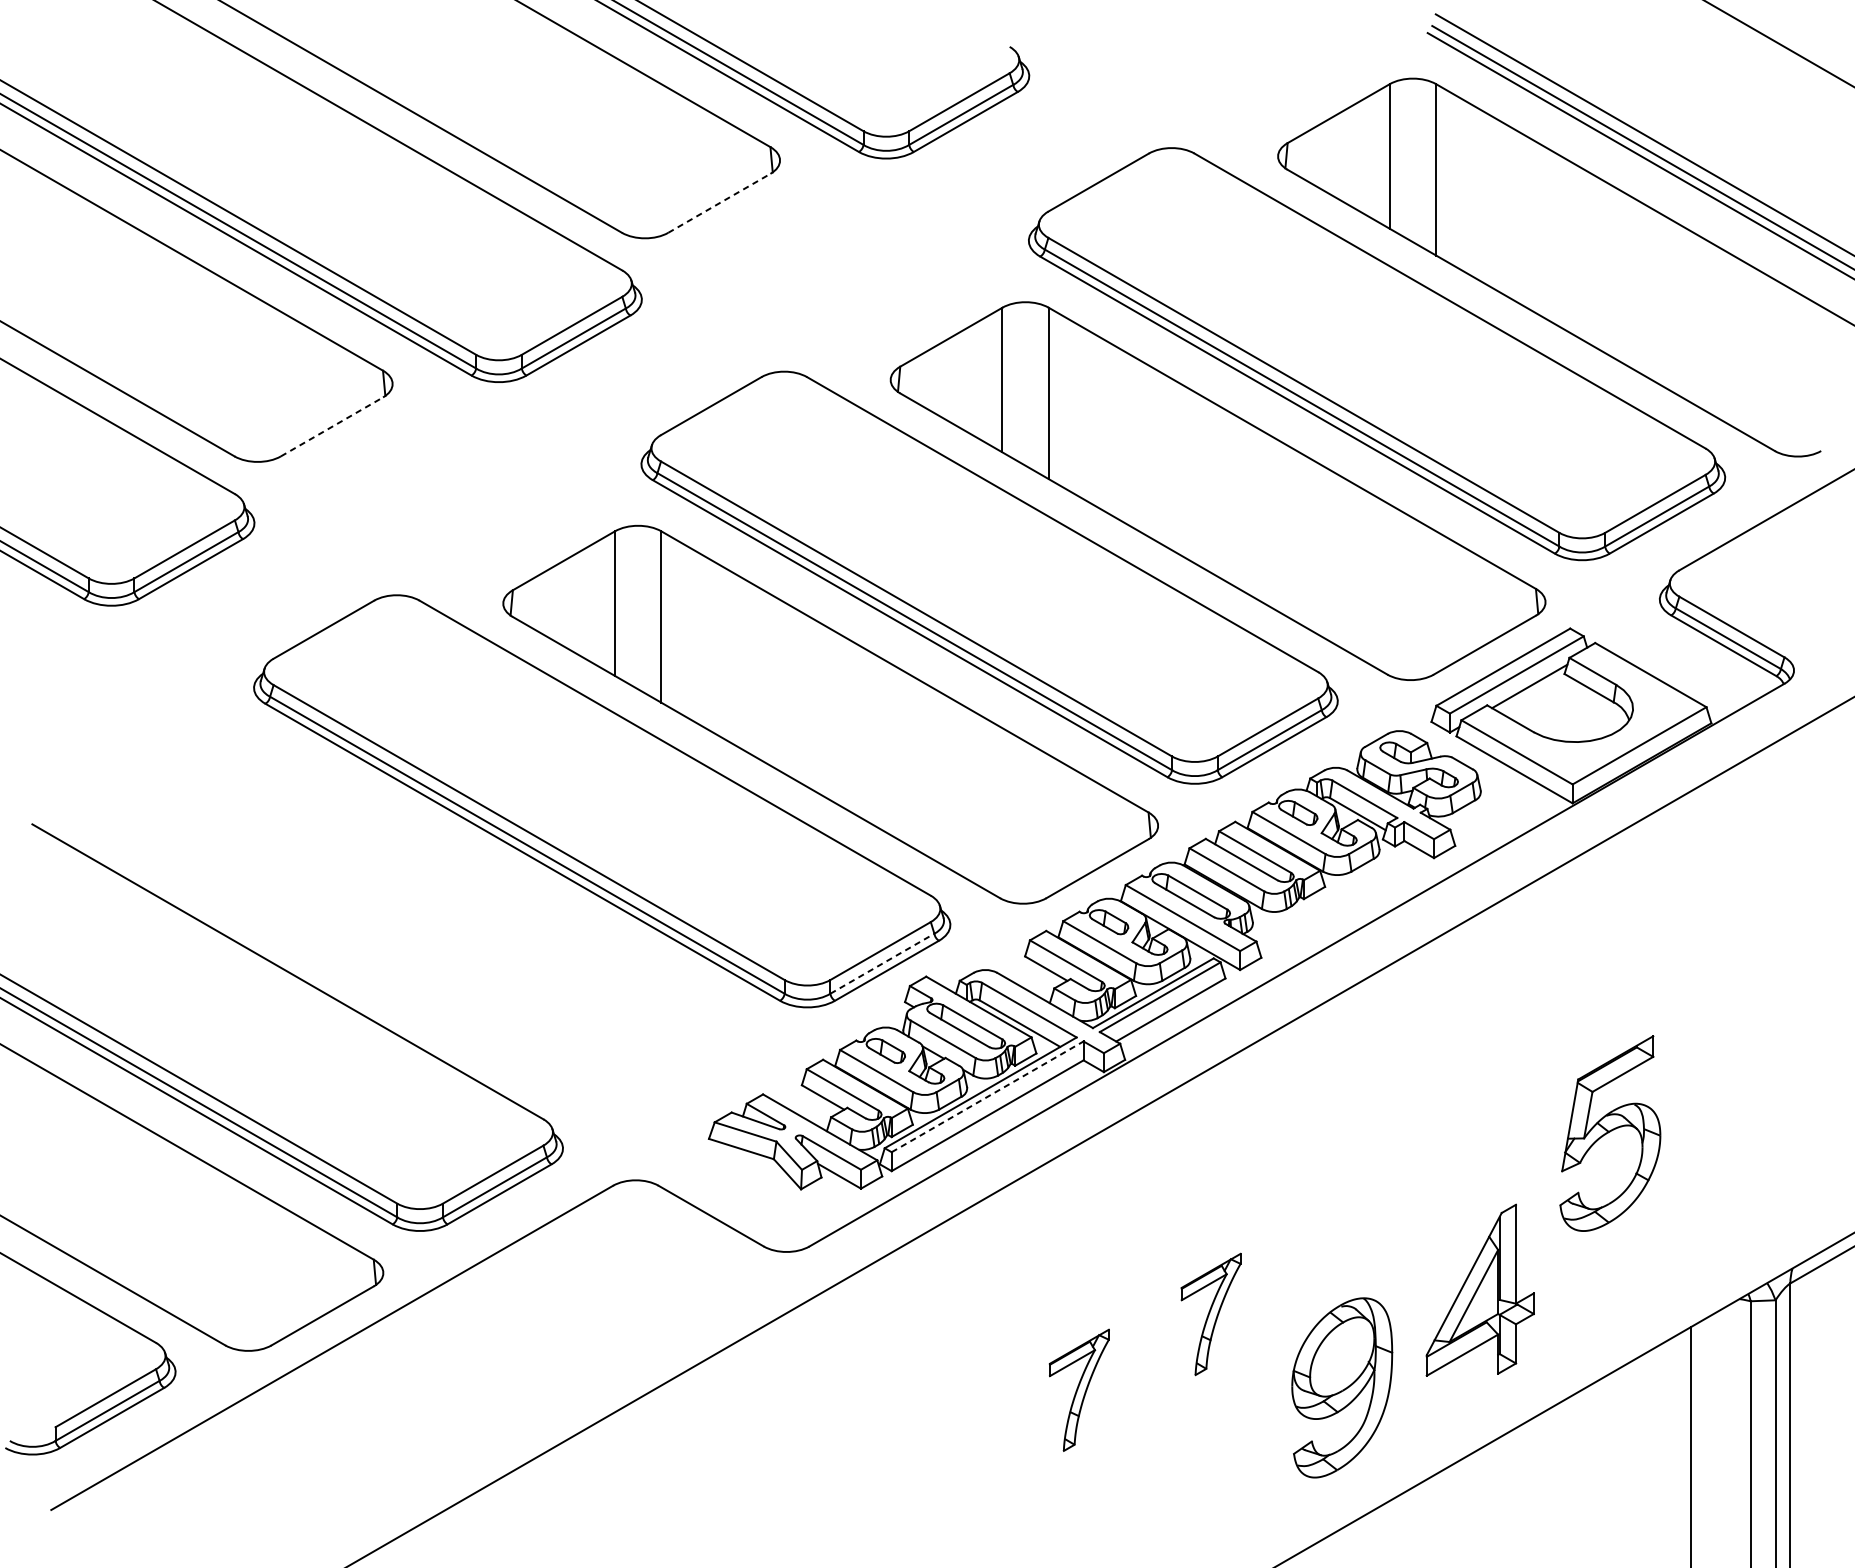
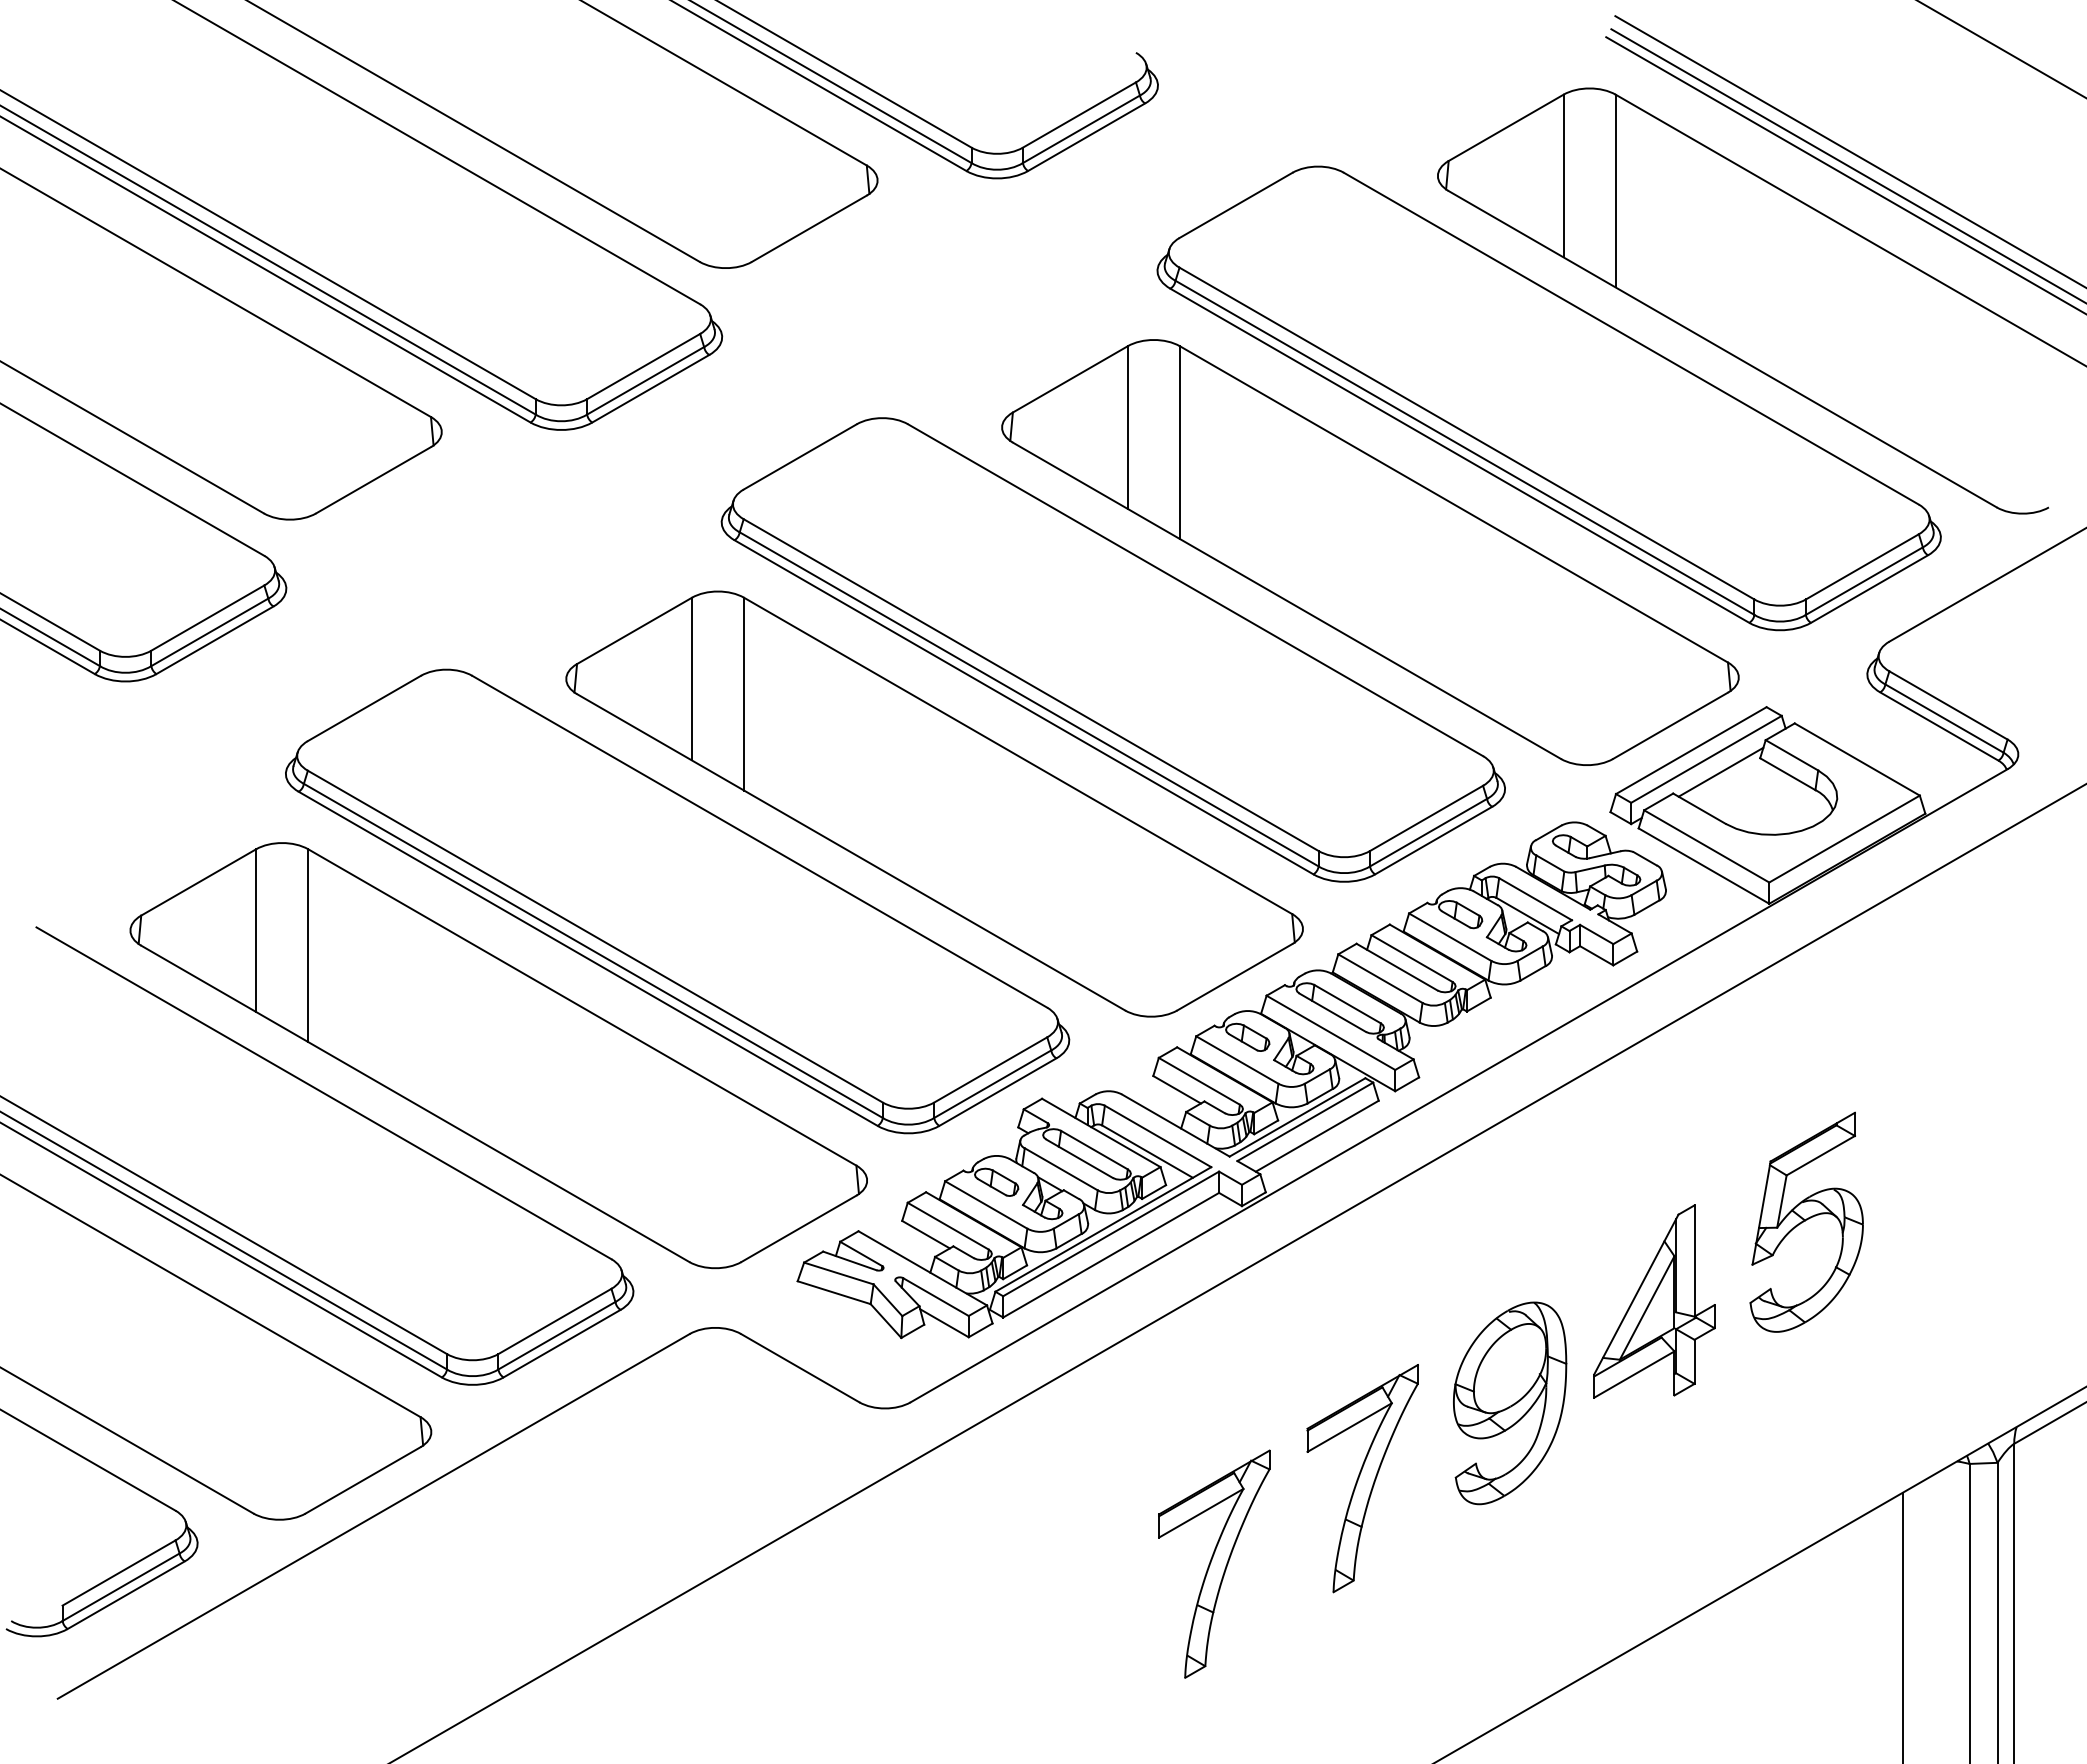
line: (719, 203) -> (809, 228), dashed -> solid
line: (331, 427) -> (373, 480), dashed -> solid
part: (443, 938) -> (498, 1055), added
line: (882, 964) -> (992, 1084), dashed -> solid
line: (987, 1096) -> (1111, 1233), dashed -> solid
part: (1610, 1132) -> (1806, 1221), moved
part: (1480, 1290) -> (1654, 1301), moved
part: (1211, 1314) -> (1362, 1478), size x1.67
part: (1342, 1388) -> (1510, 1403), moved
part: (1079, 1389) -> (1214, 1563), size x1.67

